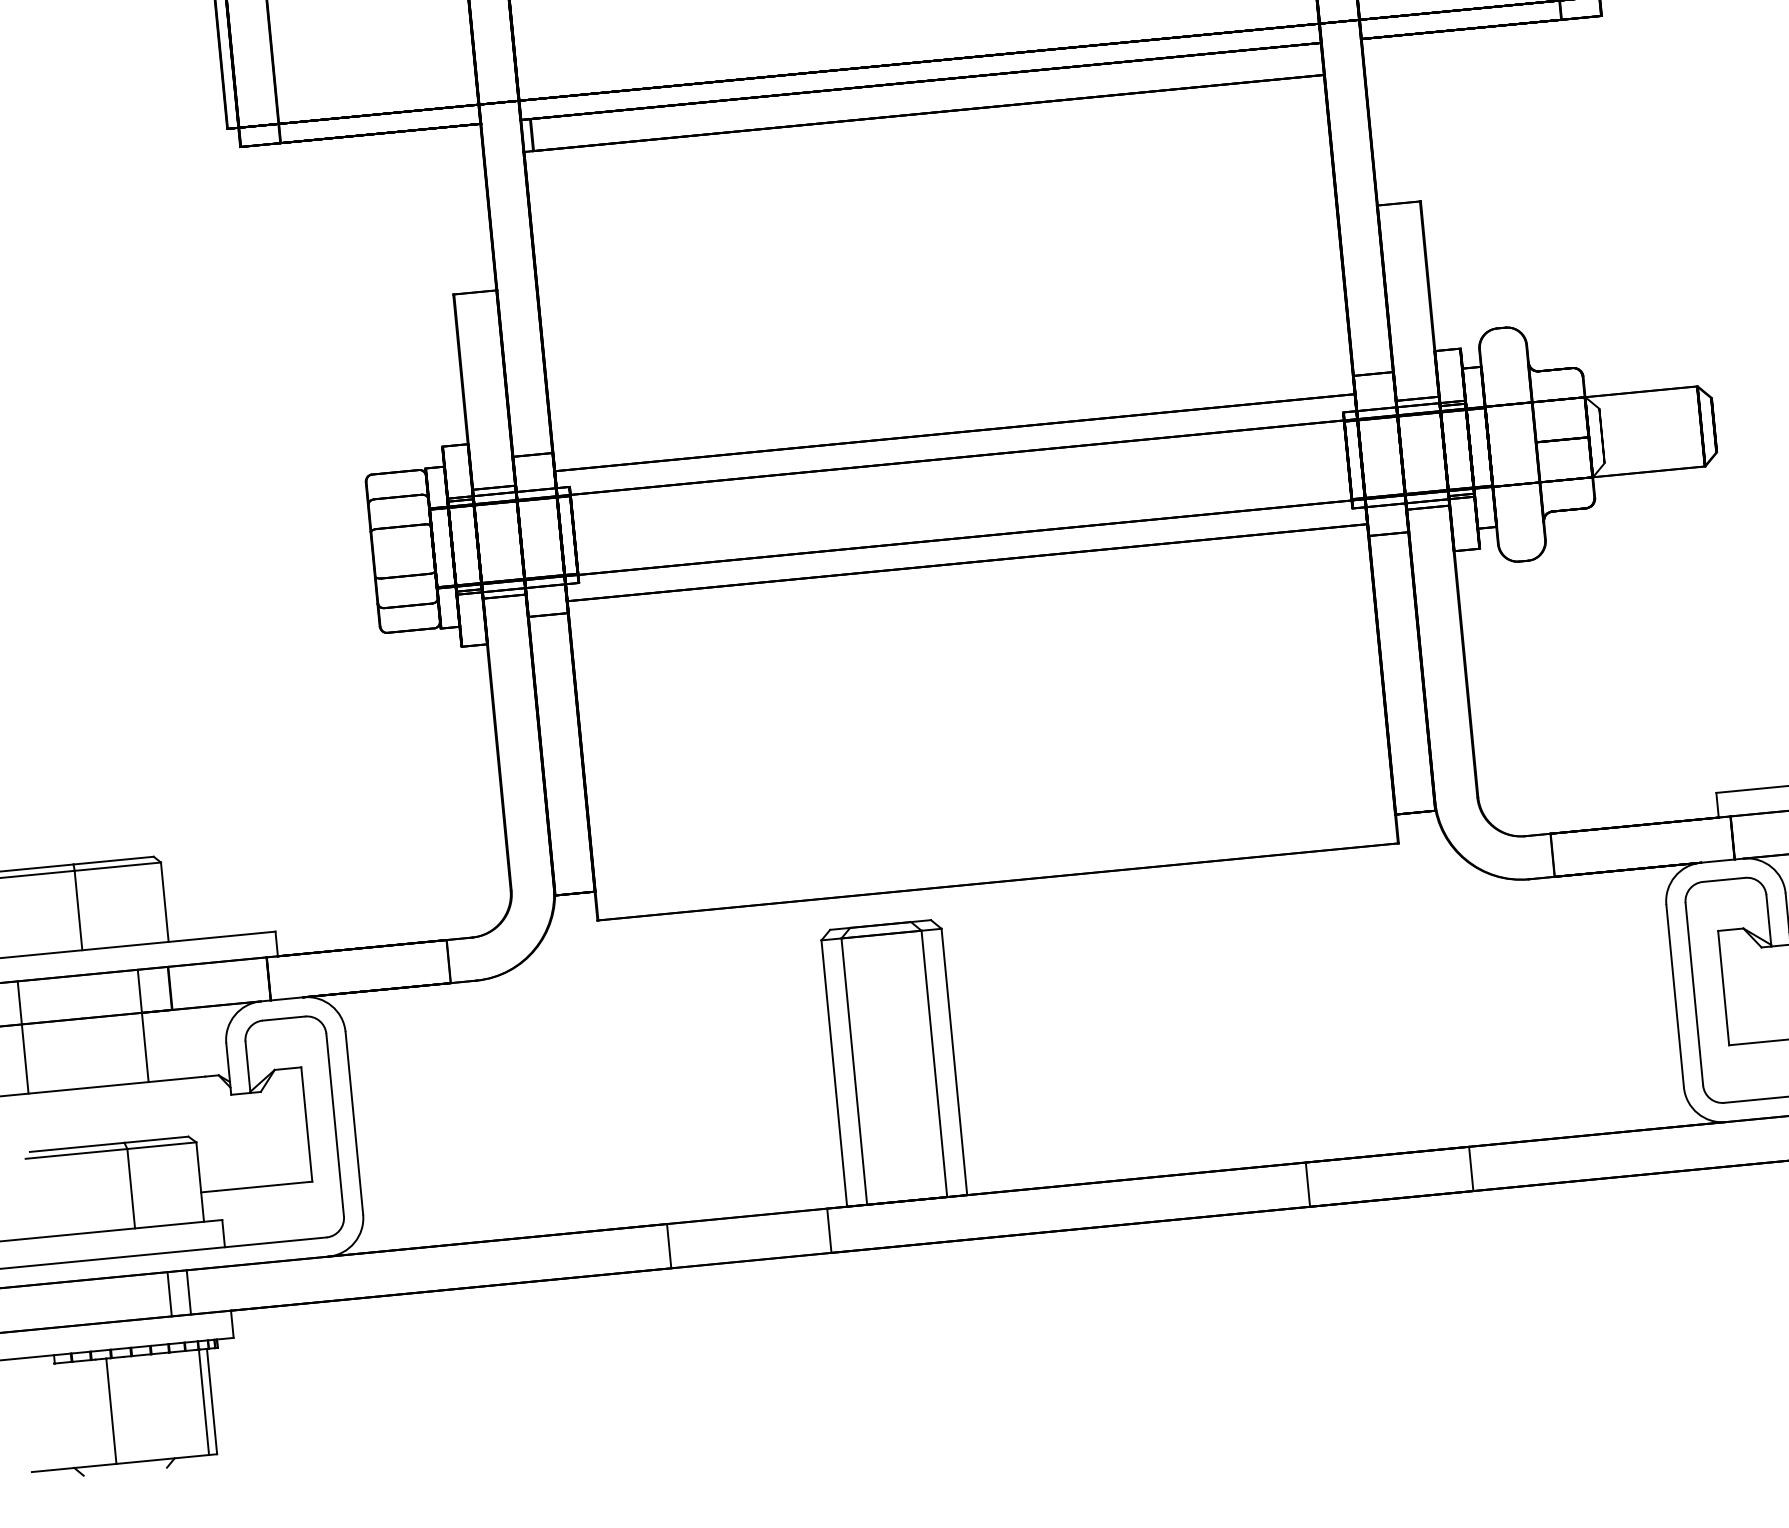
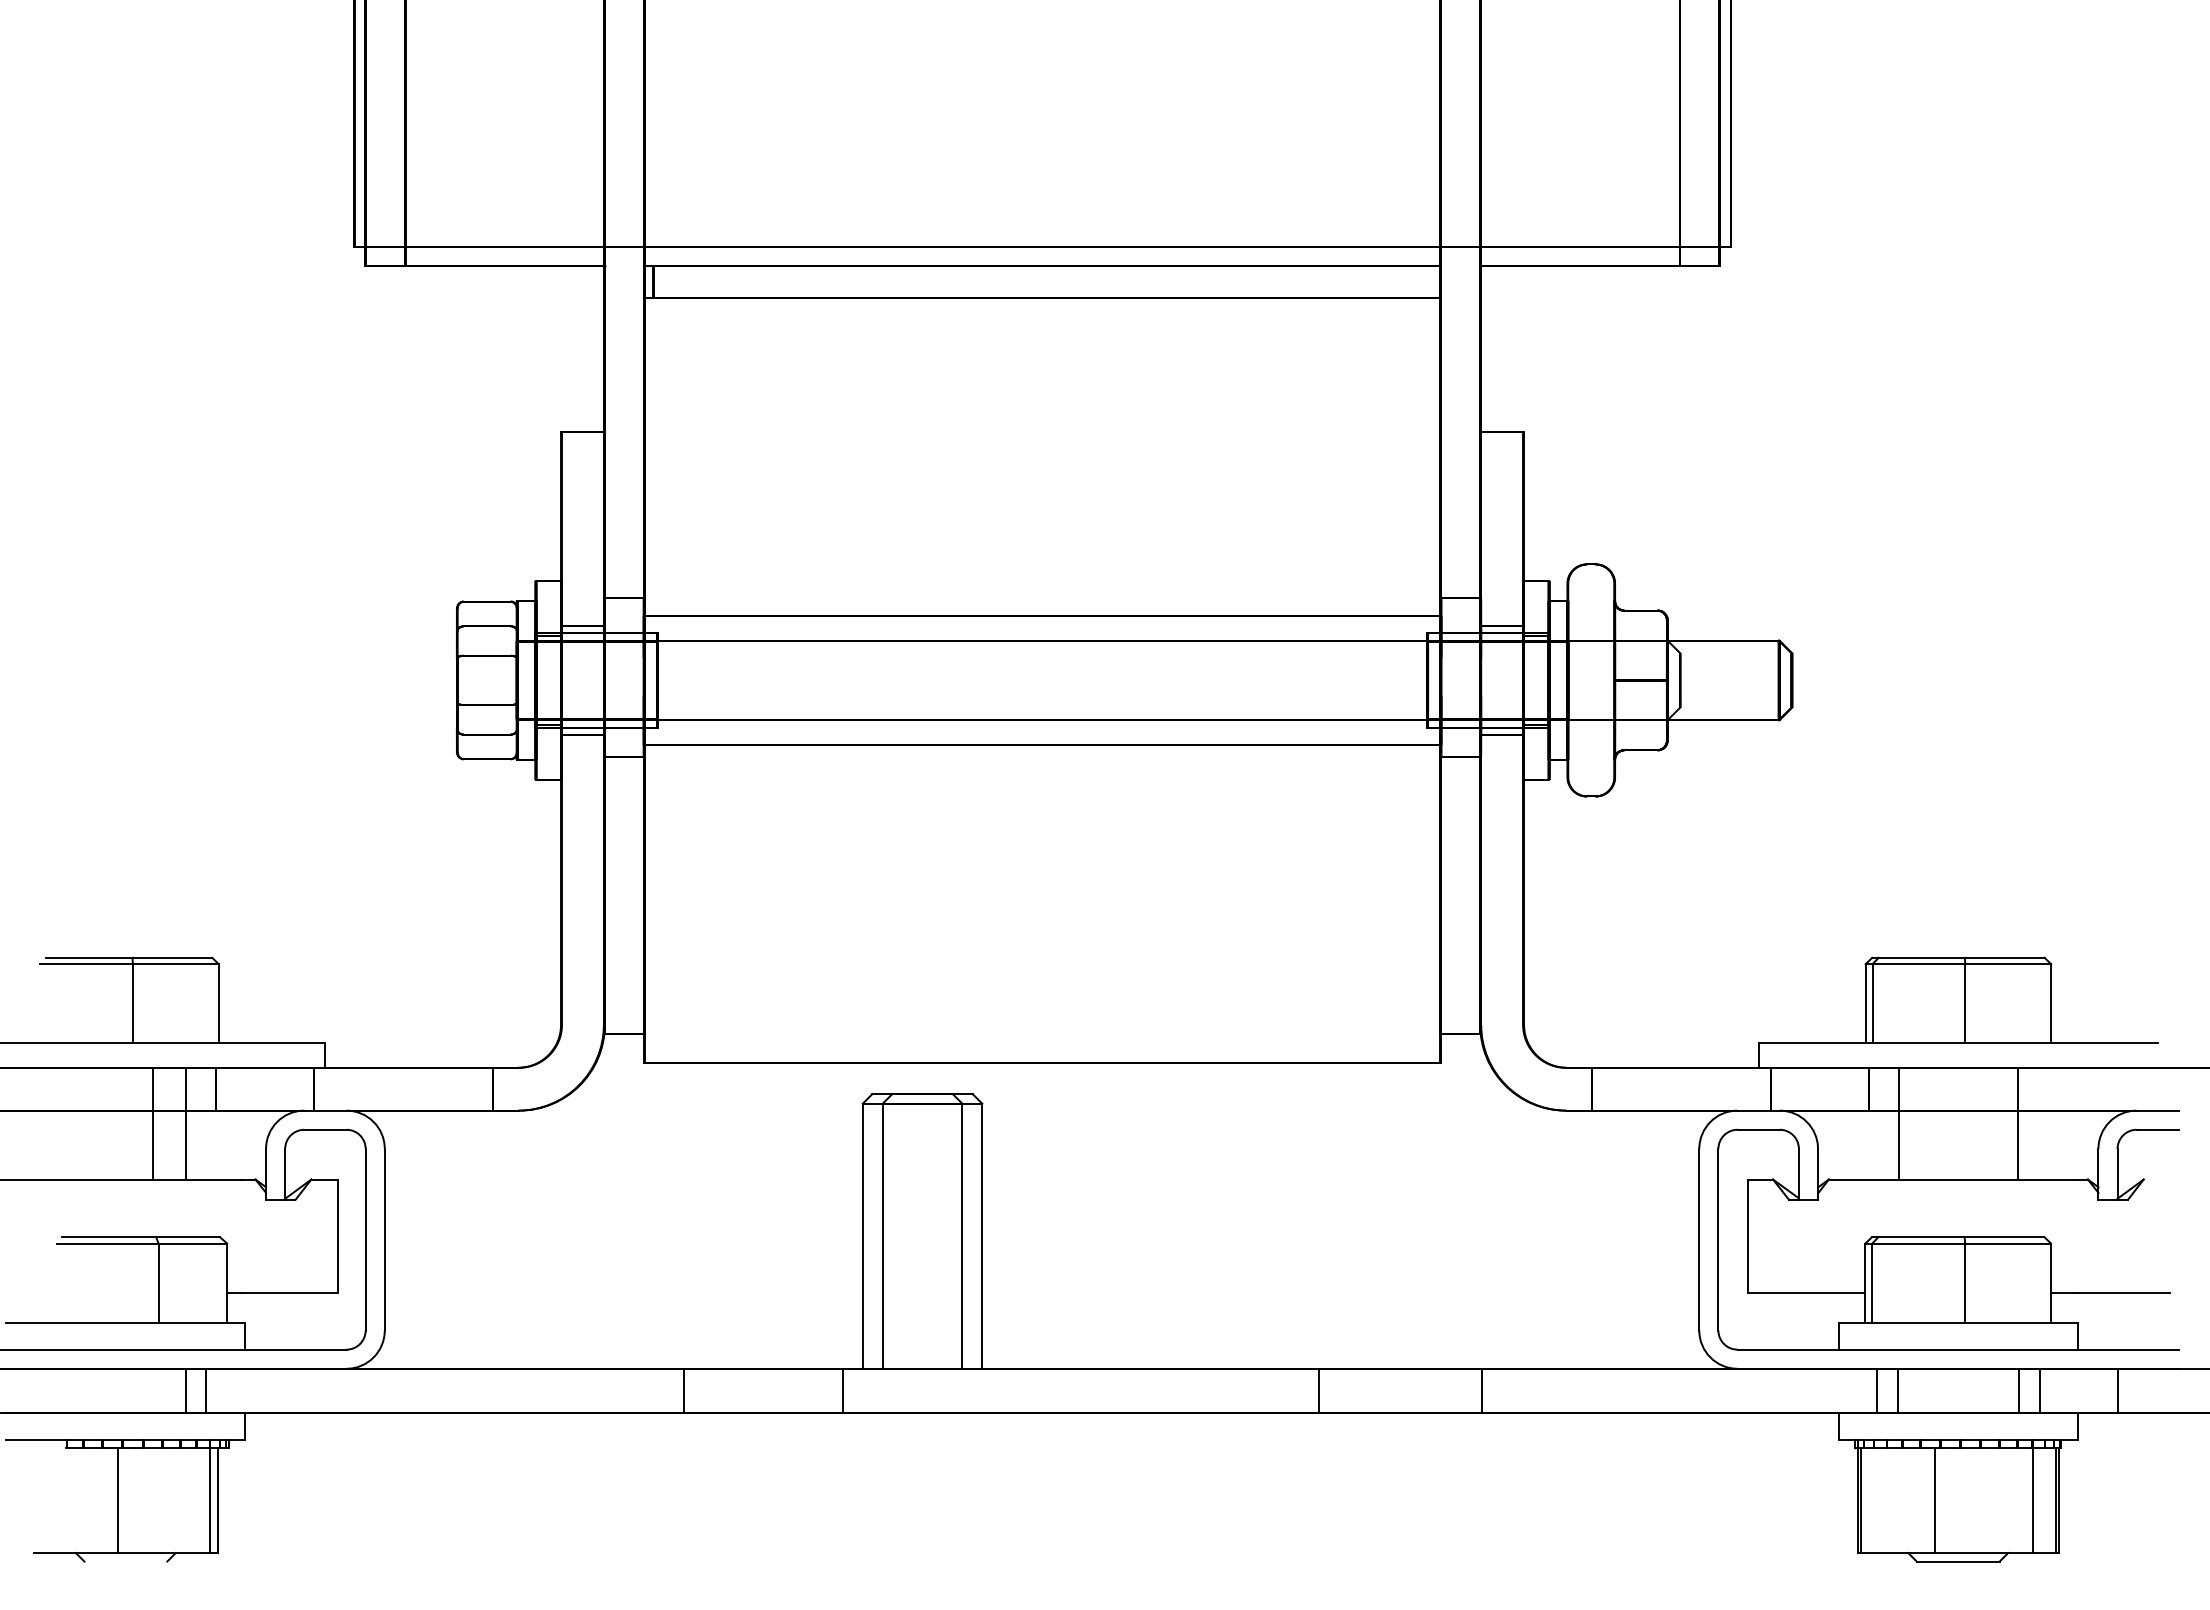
line: (23, 1037) -> (153, 1123), moved

